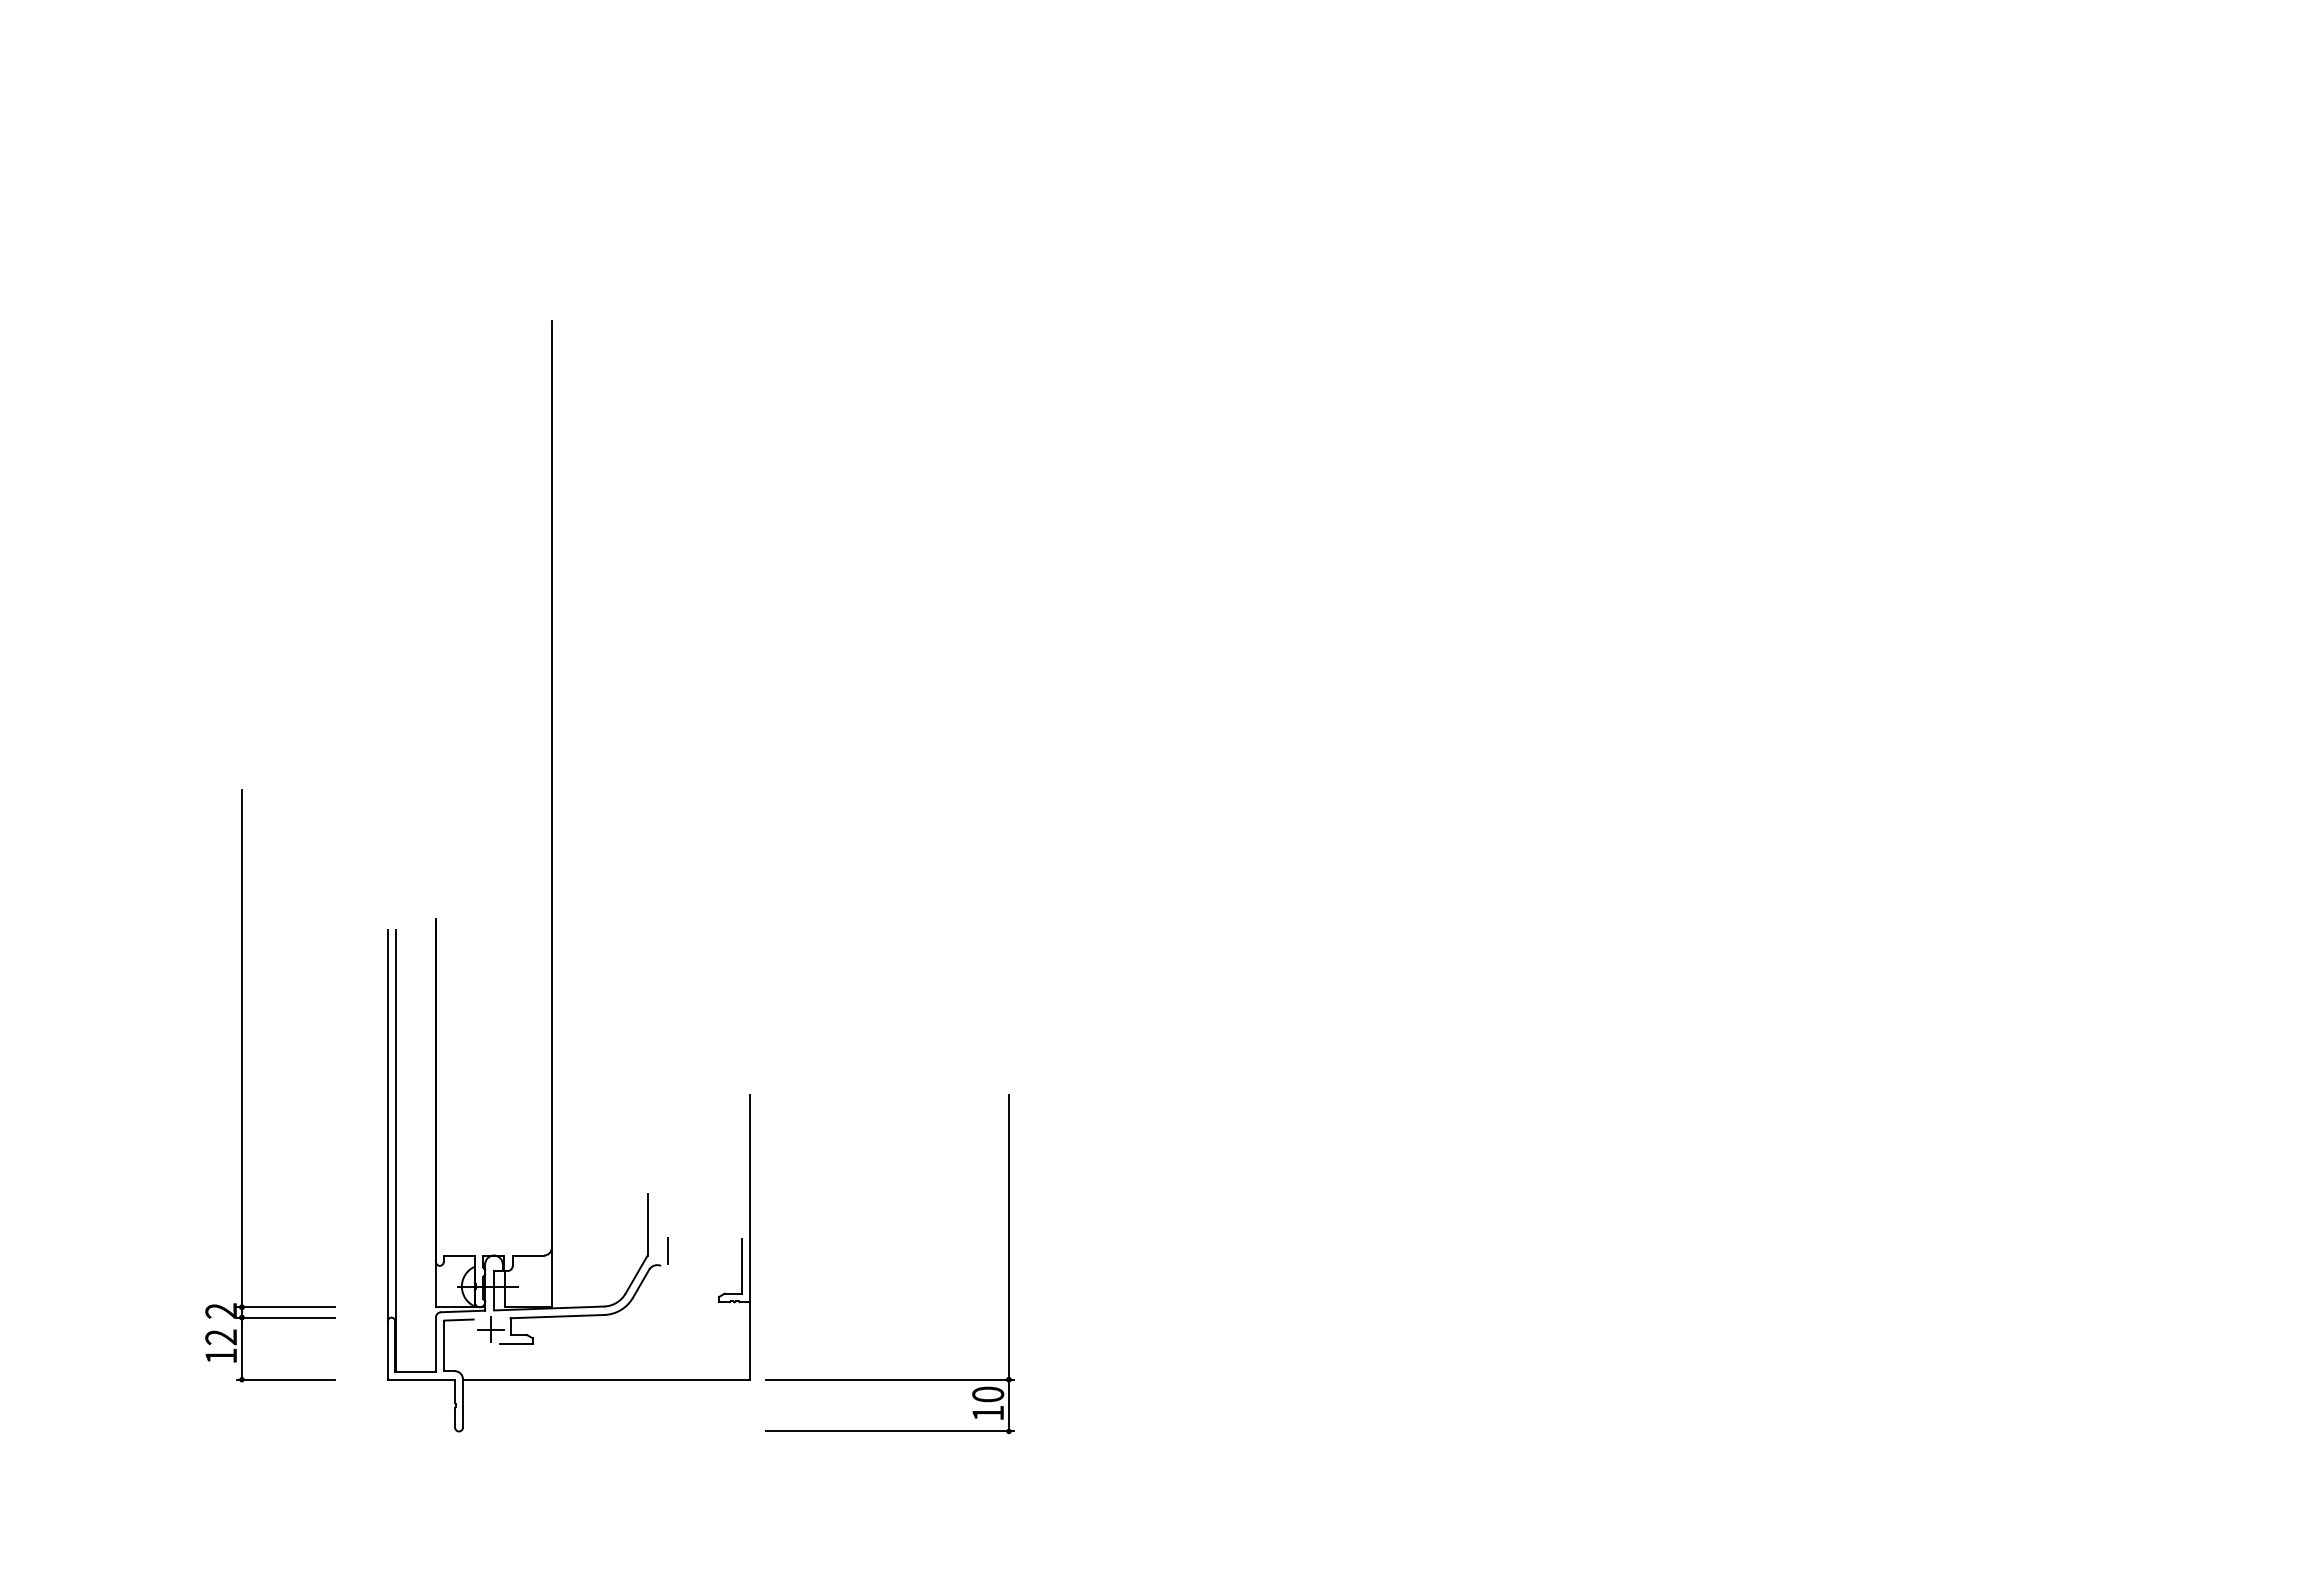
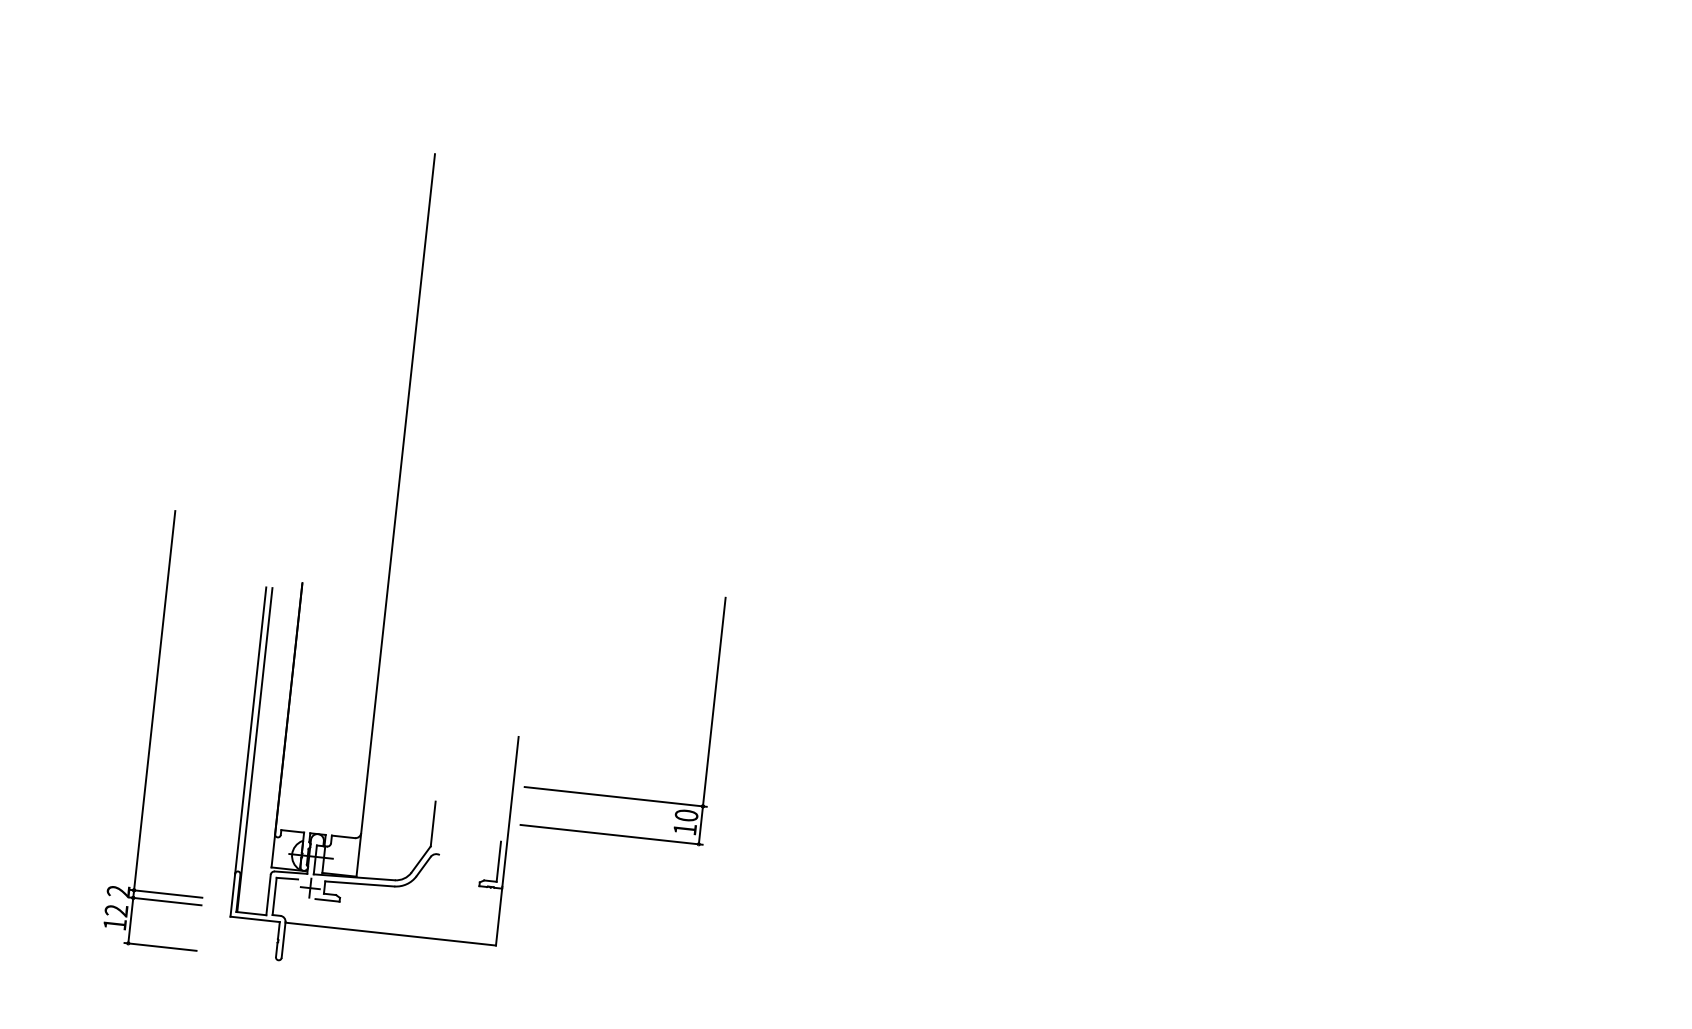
part: (242, 1085) -> (152, 727), moved
line: (667, 1251) -> (445, 844), removed
part: (889, 1379) -> (615, 796), moved

